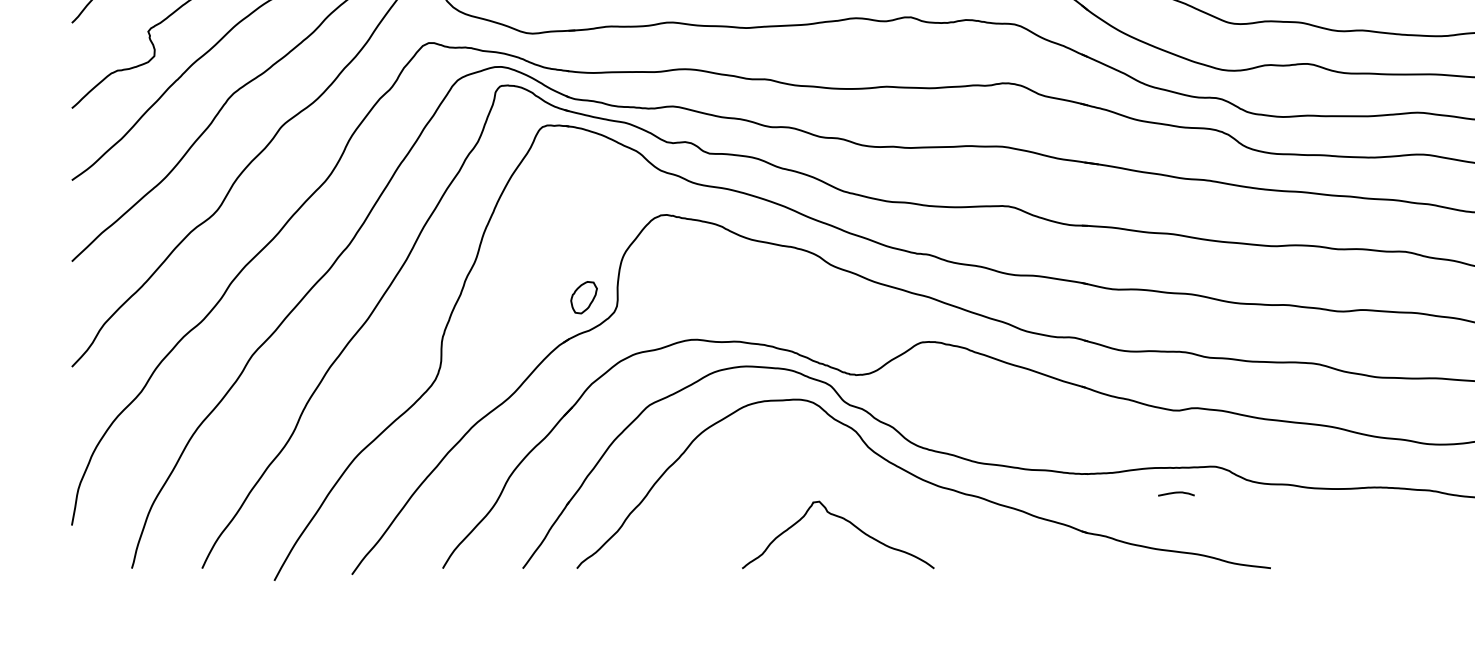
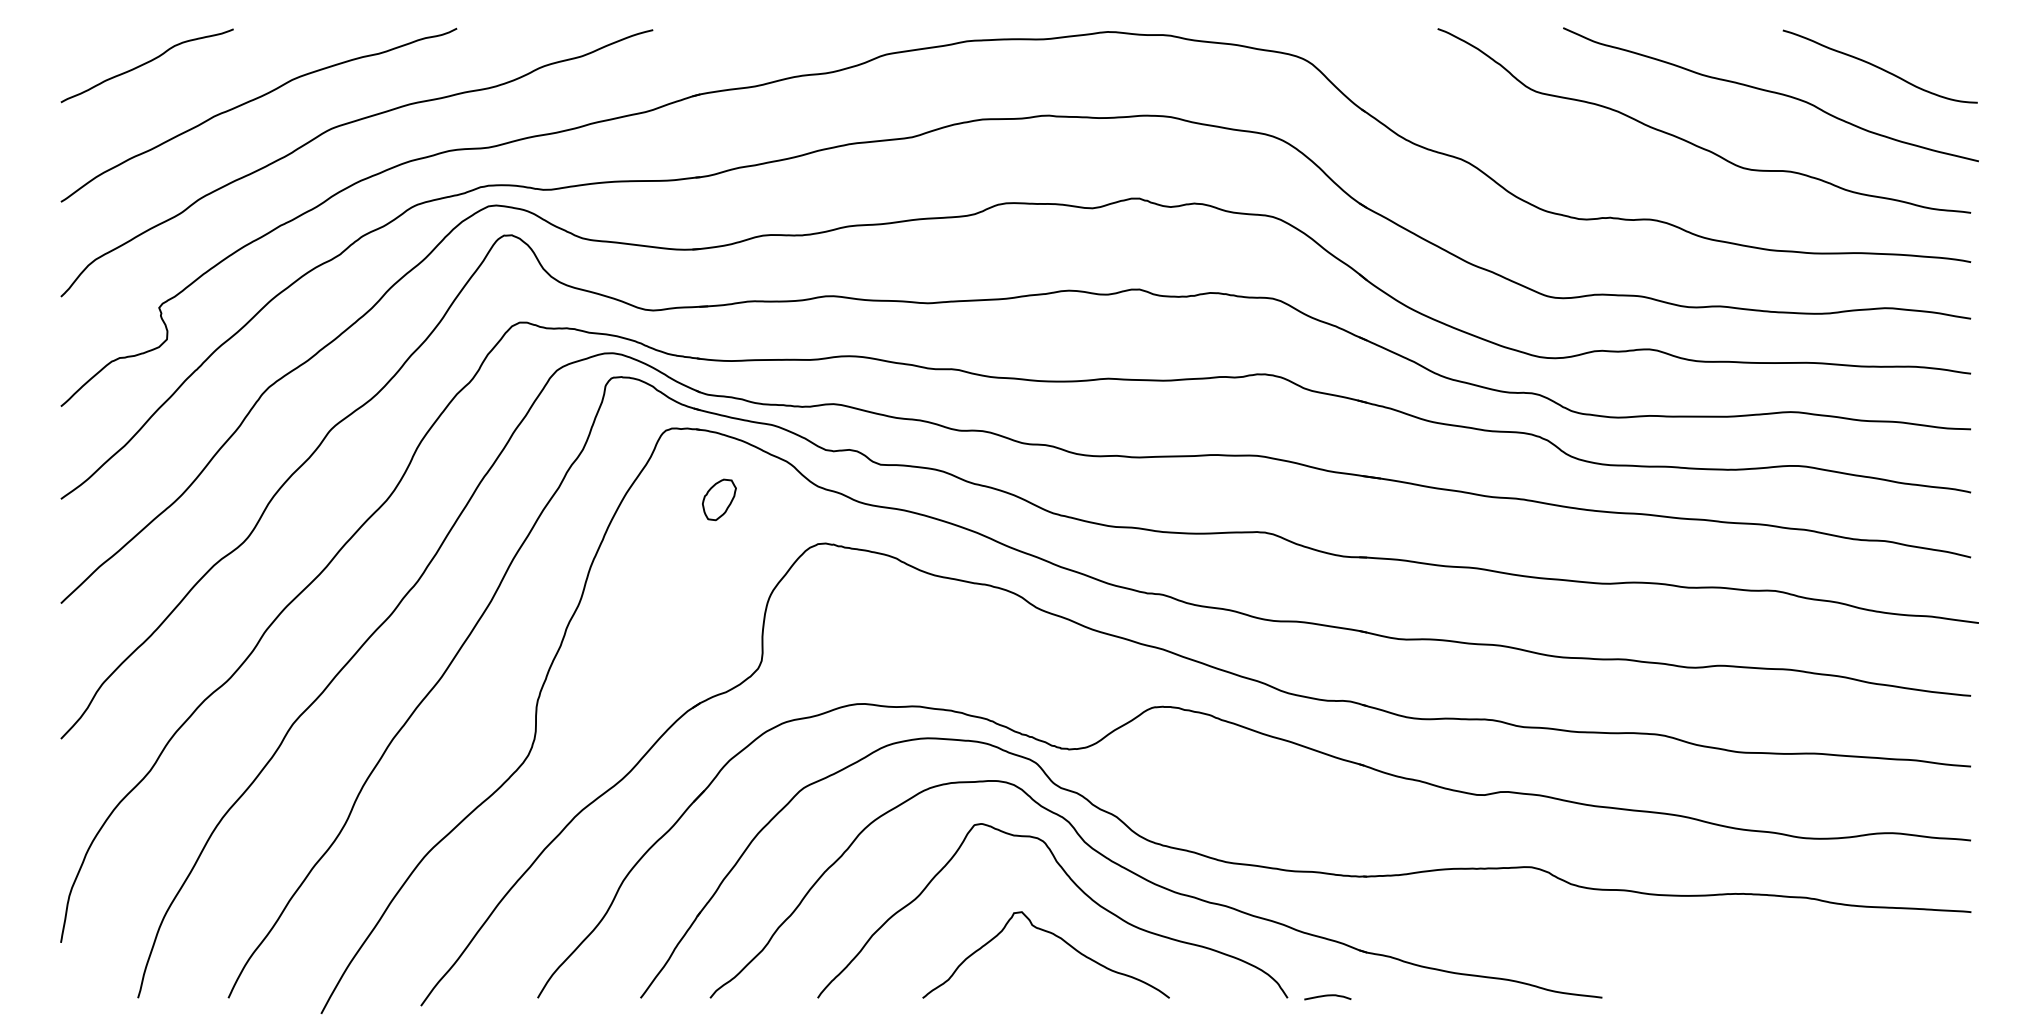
part: (584, 297) -> (719, 499), moved
curve: (861, 481) -> (1076, 886), added
curve: (1176, 493) -> (1327, 996), moved

